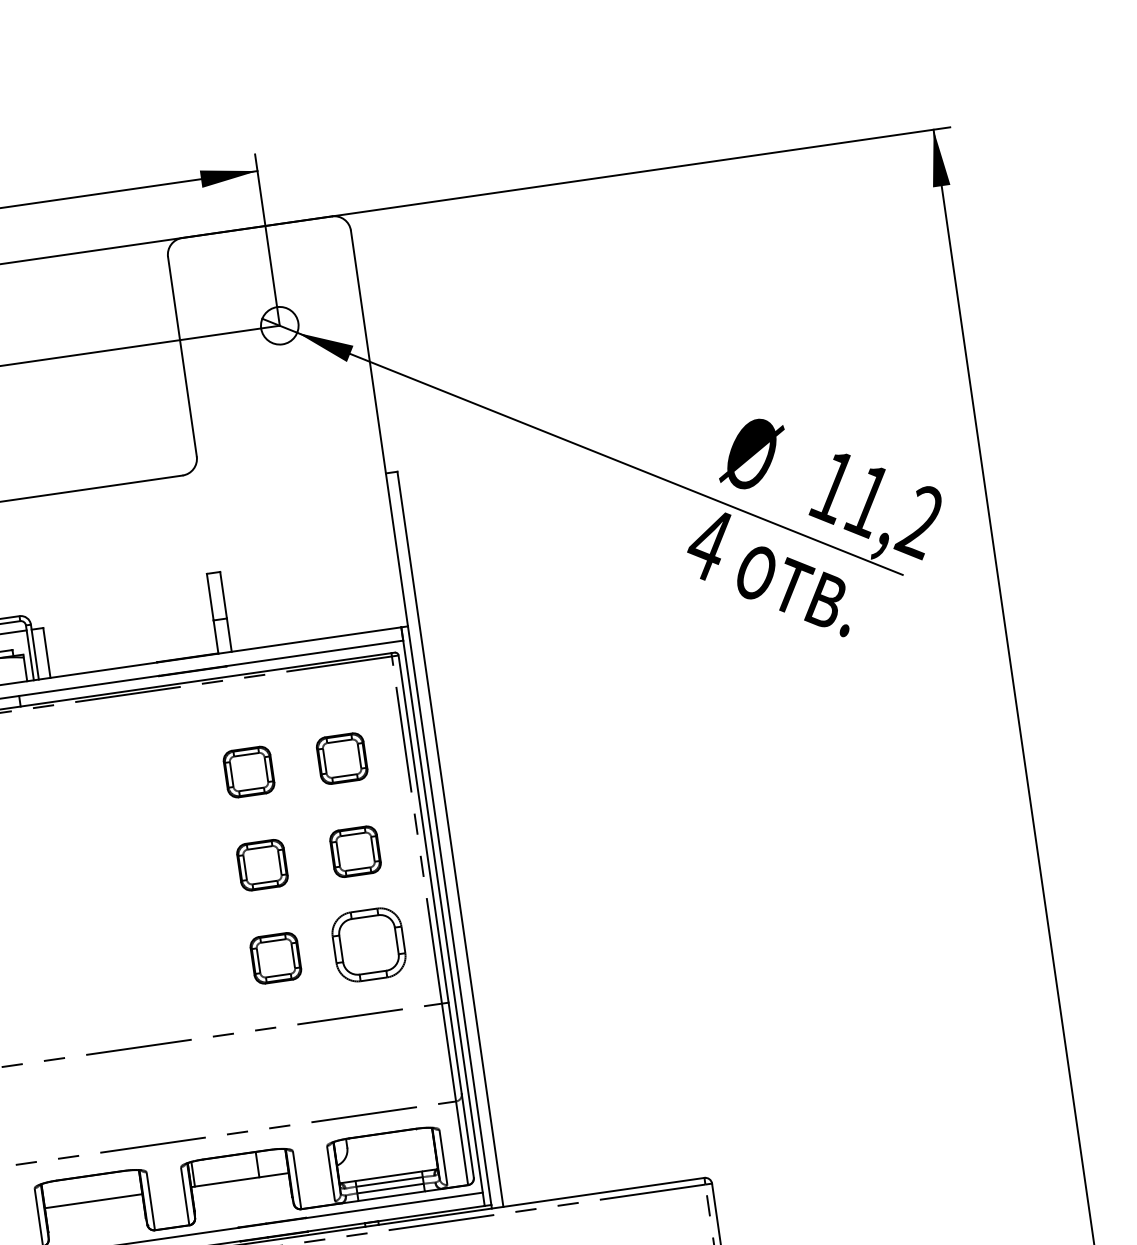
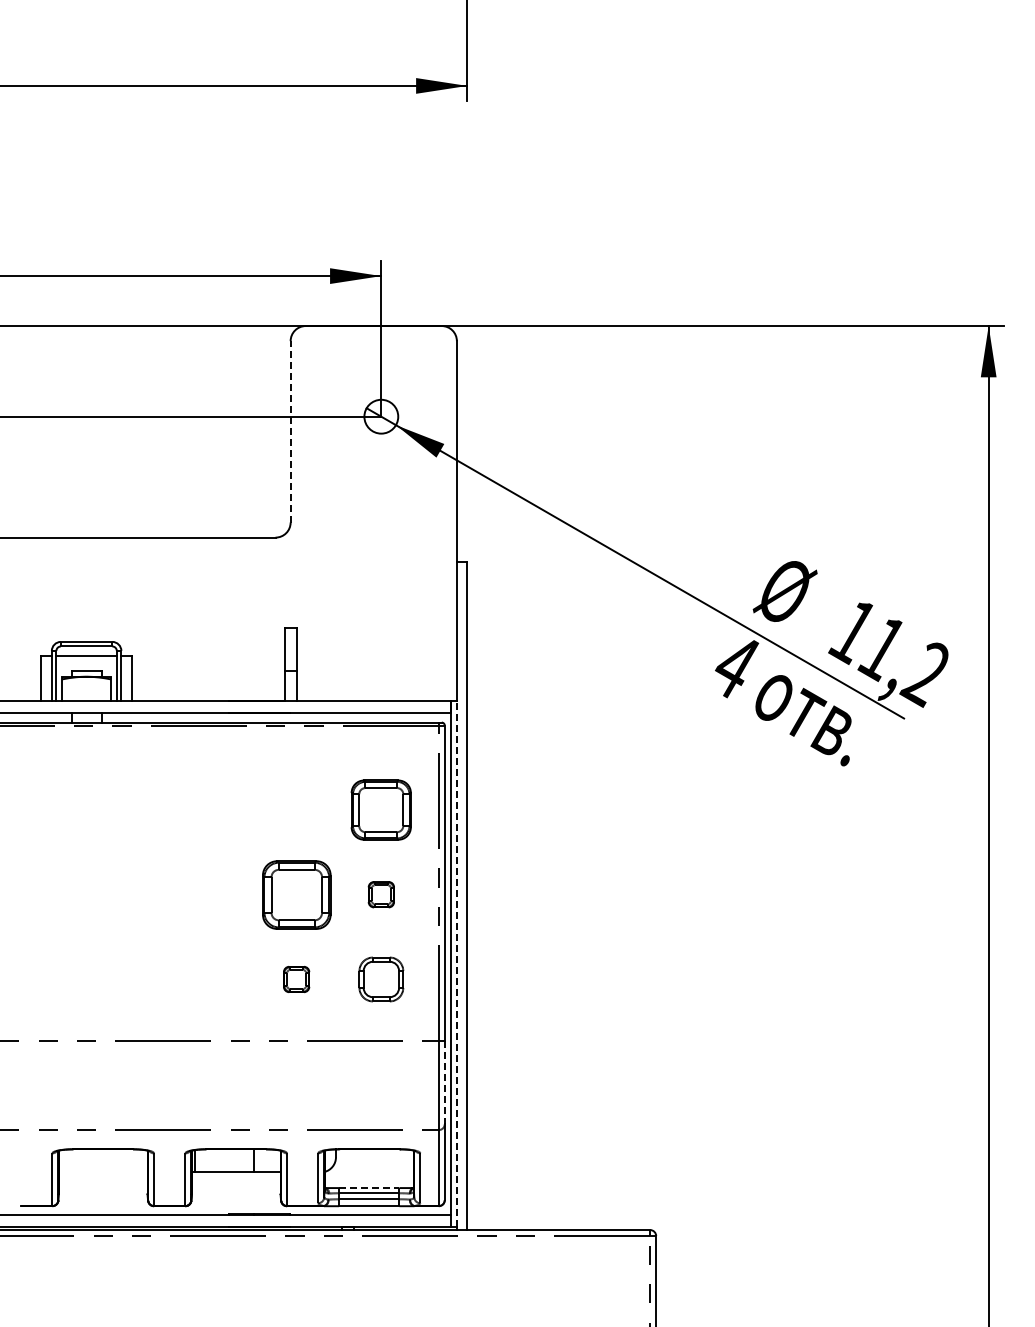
line: (182, 356) -> (290, 431), solid -> dashed
part: (342, 758) -> (381, 810), size x1.4
part: (248, 772) -> (296, 810), removed
part: (355, 851) -> (381, 894), size x0.6
part: (262, 864) -> (296, 894), size x1.6
line: (449, 915) -> (456, 963), solid -> dashed
part: (369, 944) -> (381, 979), size x0.7
part: (275, 958) -> (296, 979), size x0.6
line: (454, 1049) -> (444, 1083), solid -> dashed
line: (389, 1176) -> (369, 1188), solid -> dashed
line: (92, 1201) -> (102, 1172), removed

